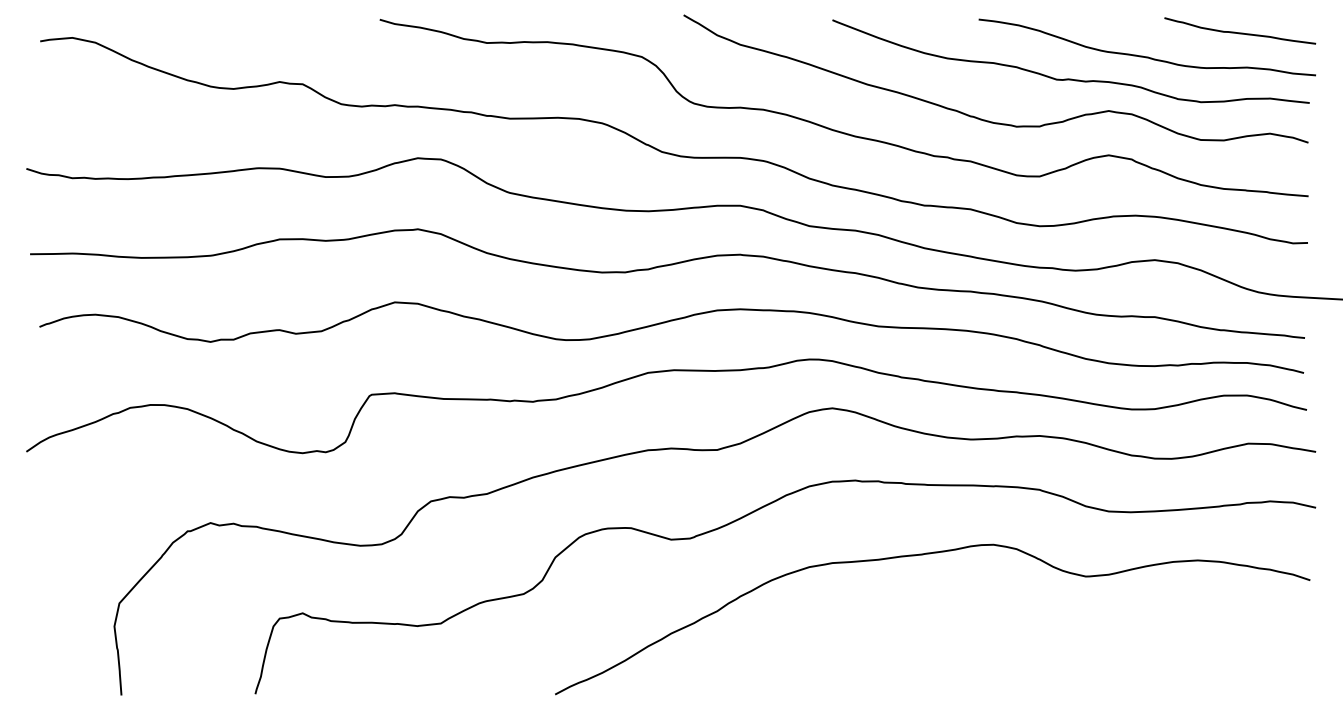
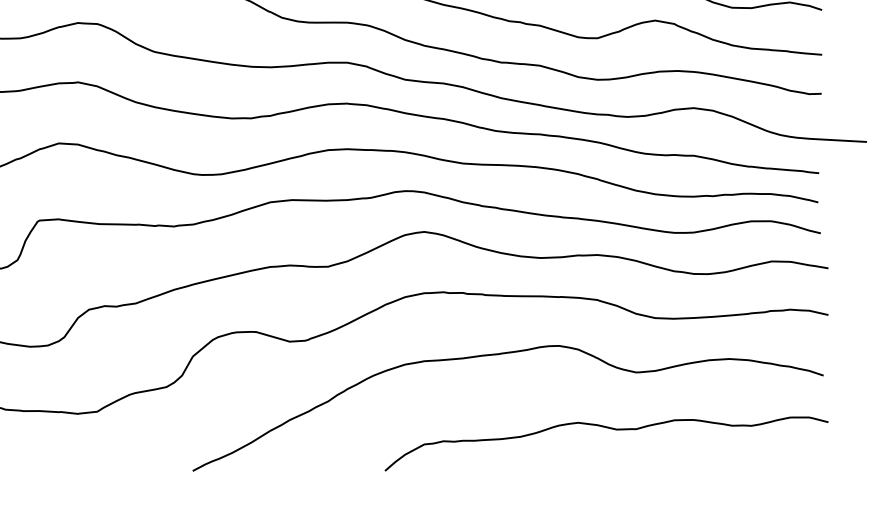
curve: (1055, 644) -> (610, 429), added

